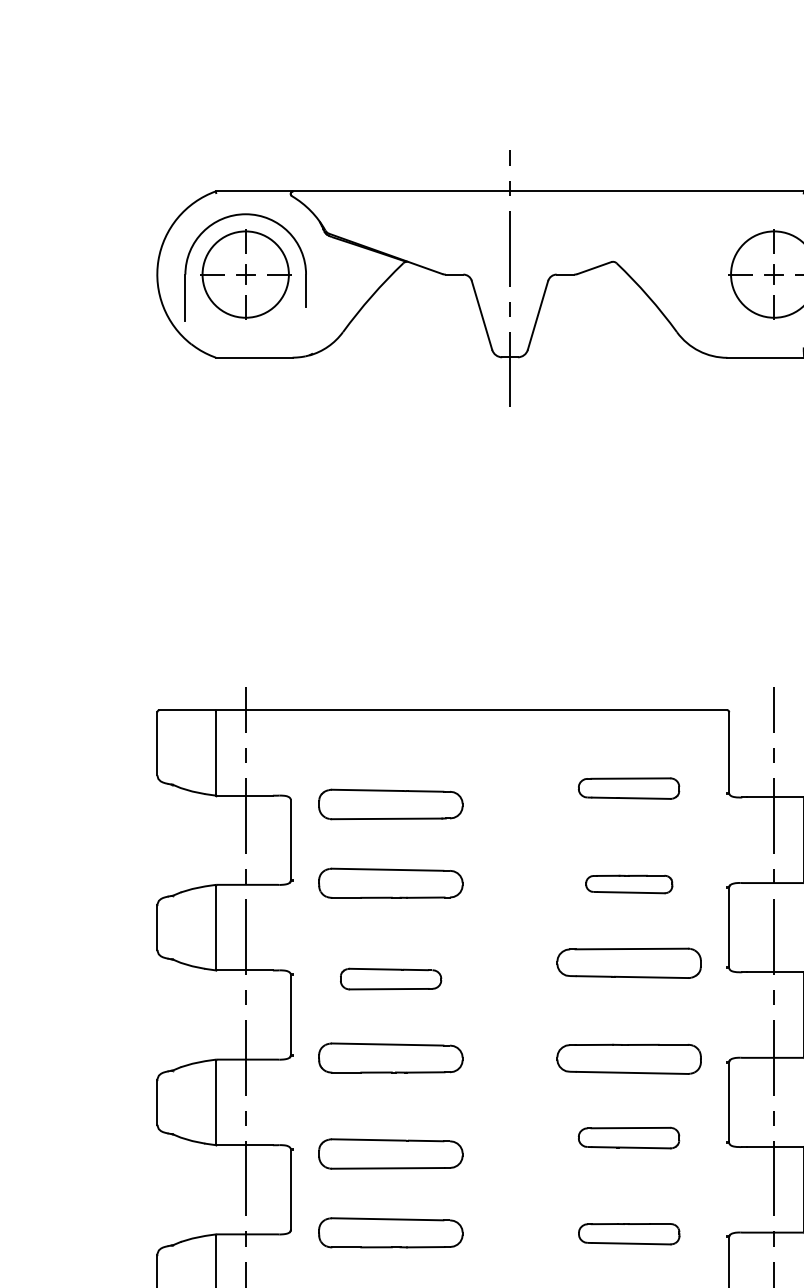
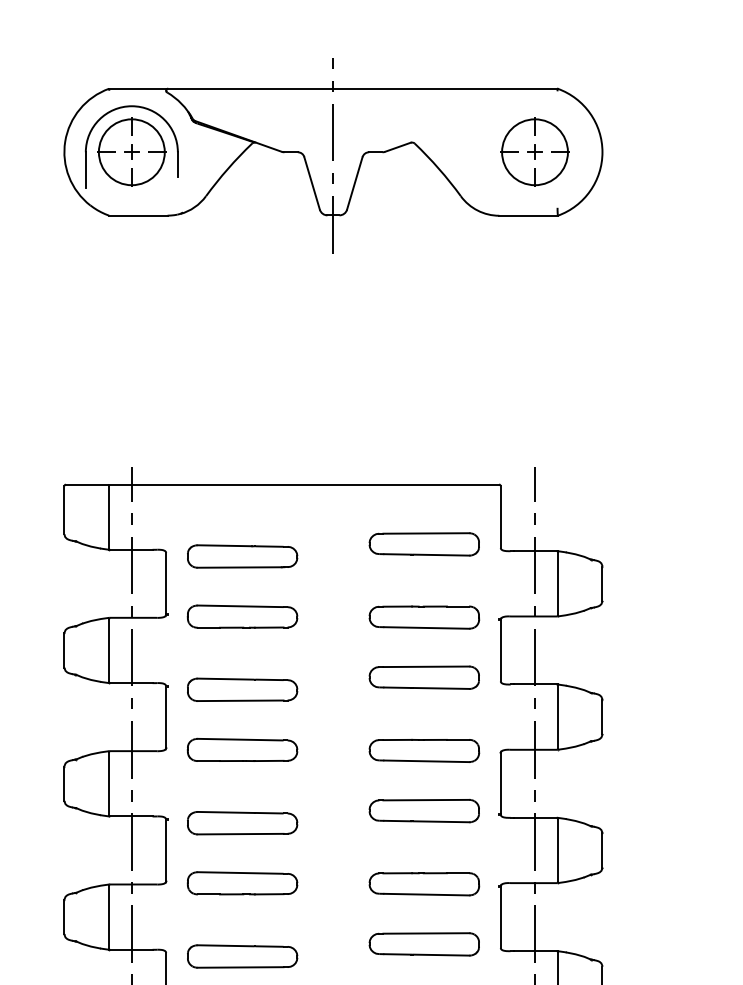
part: (628, 788) -> (423, 544), size x1.43
part: (629, 884) -> (424, 617), size x1.67
part: (390, 978) -> (242, 689), size x1.43
part: (628, 1137) -> (423, 810), size x1.43
part: (629, 1234) -> (424, 884), size x1.43

